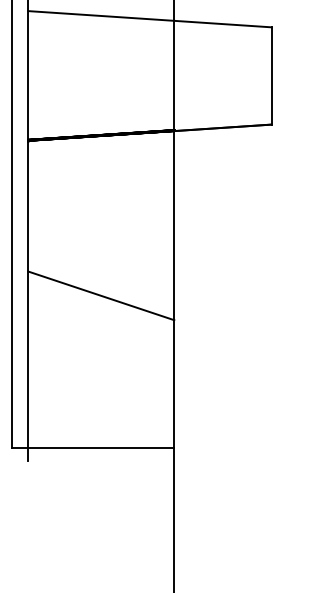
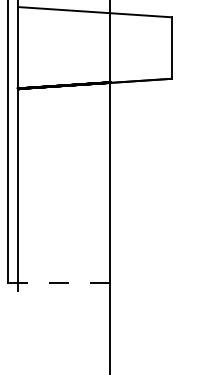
line: (100, 294) -> (63, 186), removed
line: (92, 448) -> (58, 283), solid -> dashed

